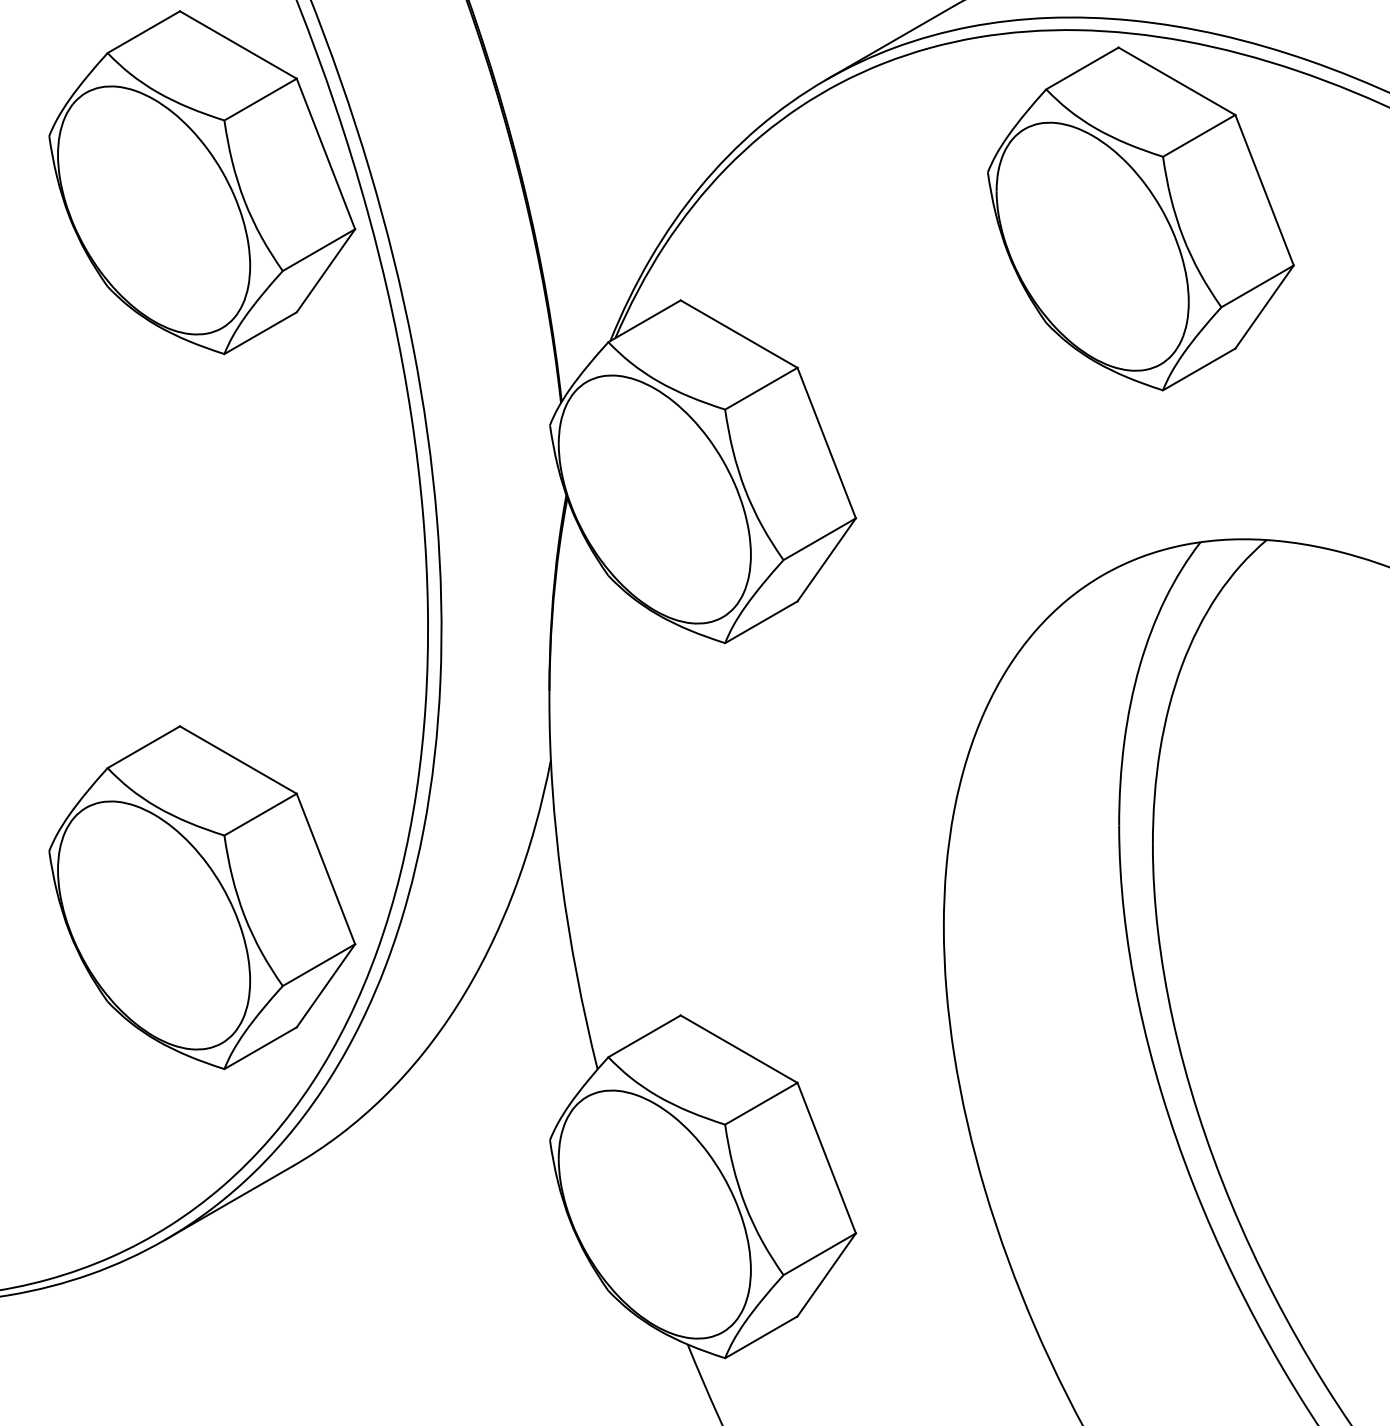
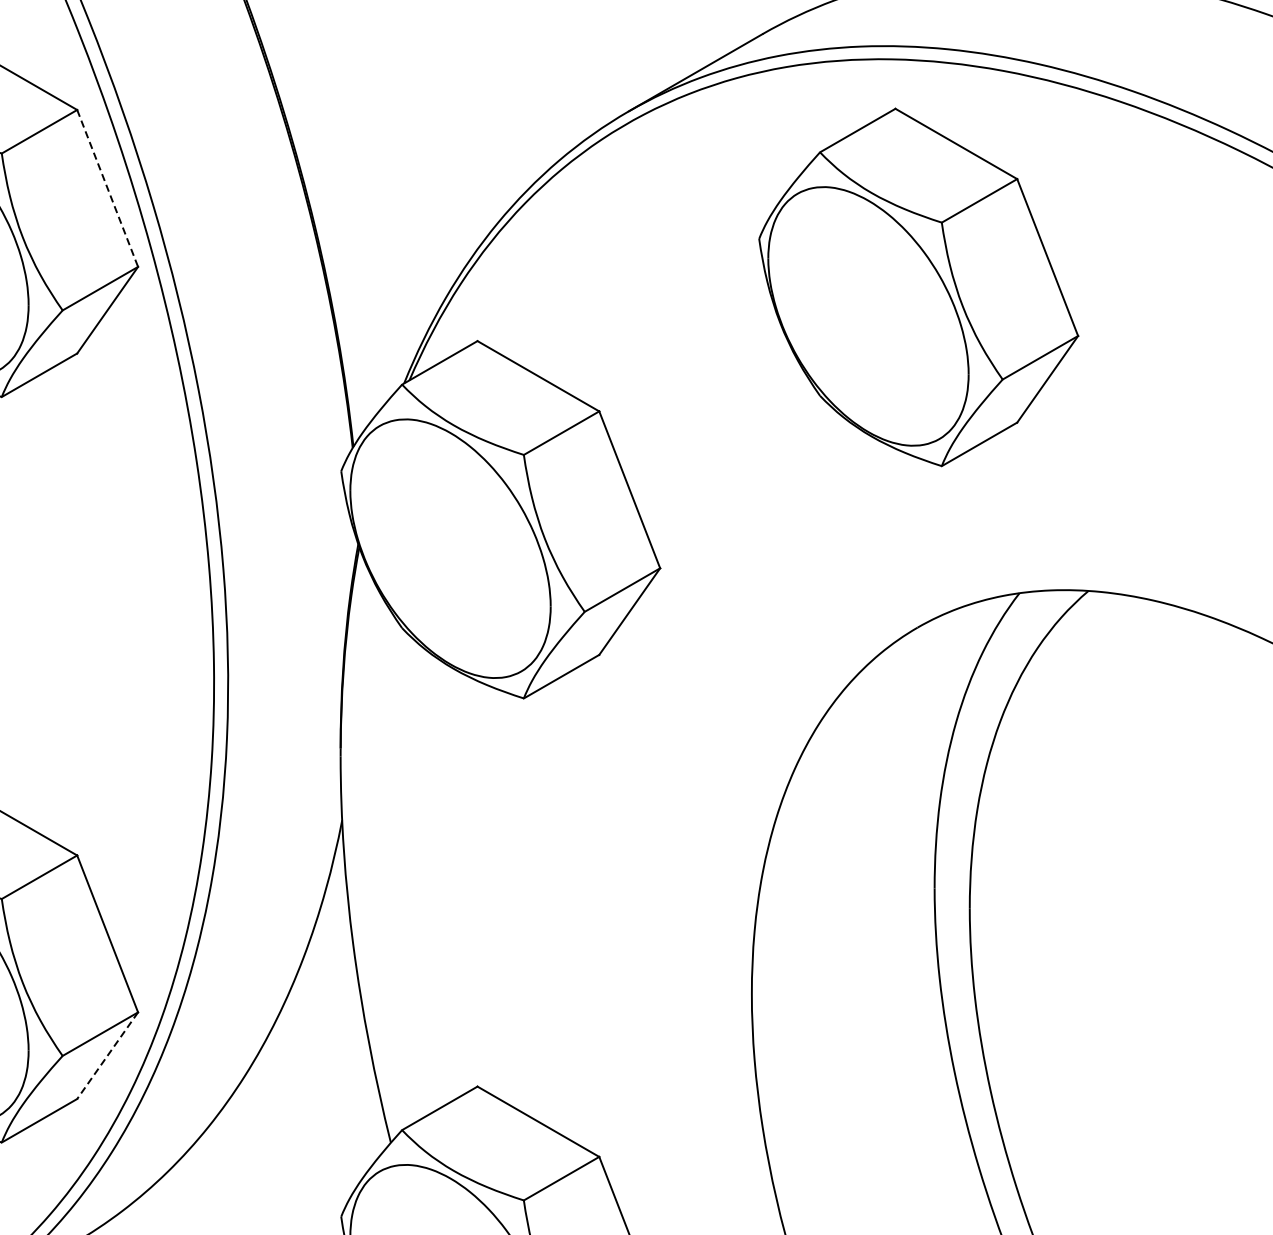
line: (325, 153) -> (107, 187), solid -> dashed
part: (1140, 218) -> (918, 286), moved
line: (325, 985) -> (107, 1055), solid -> dashed

